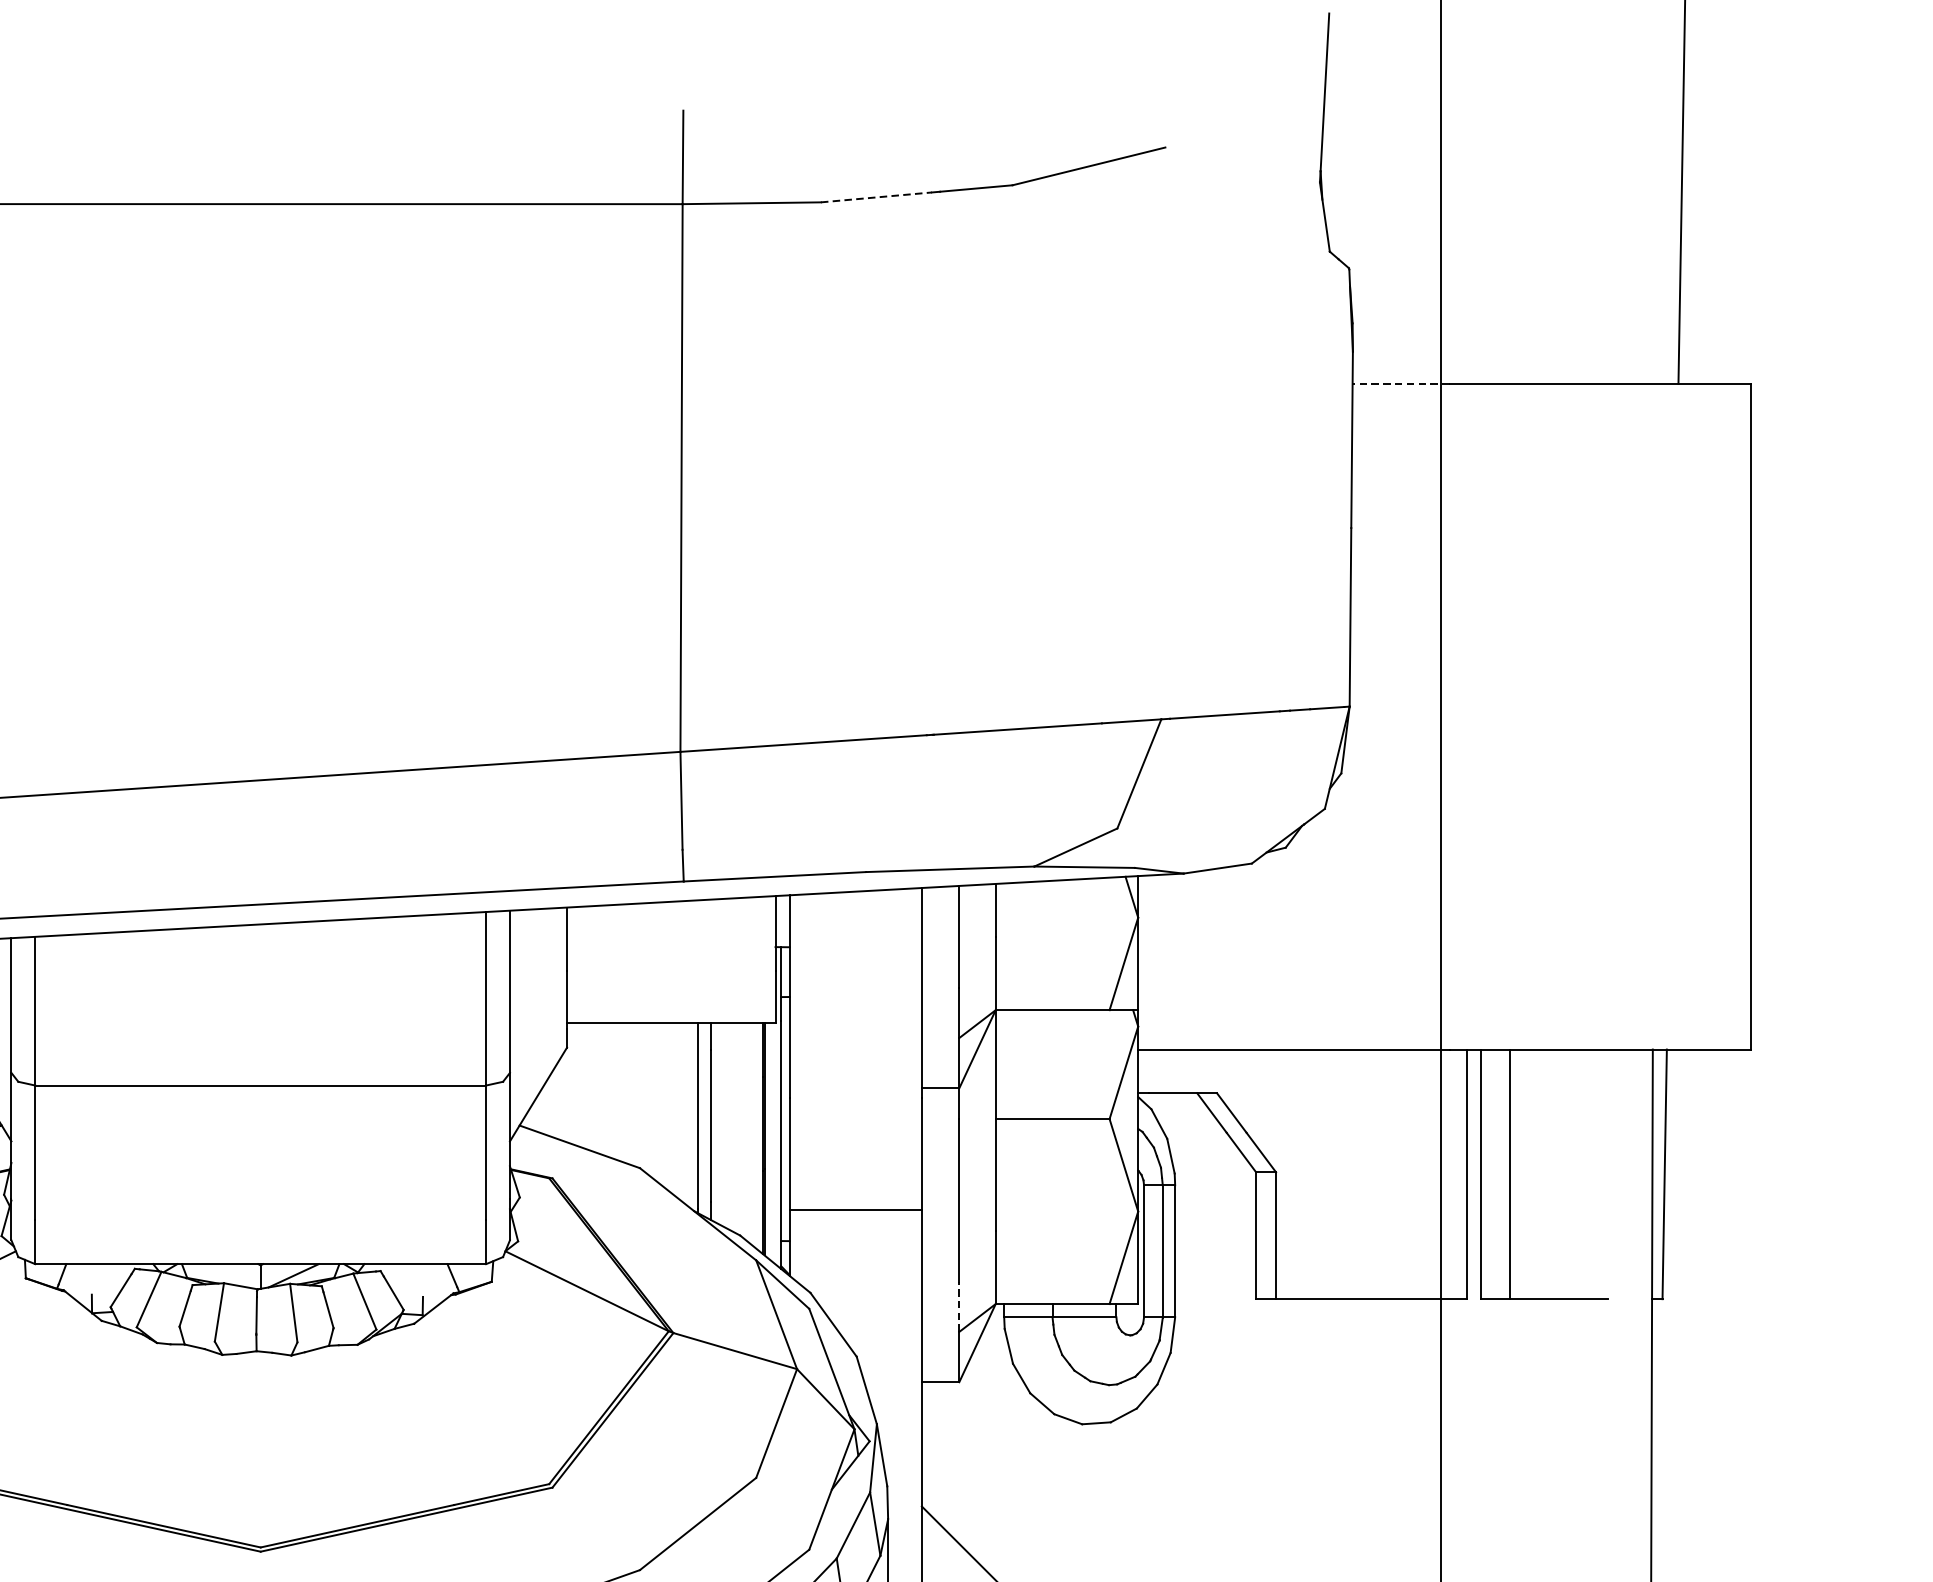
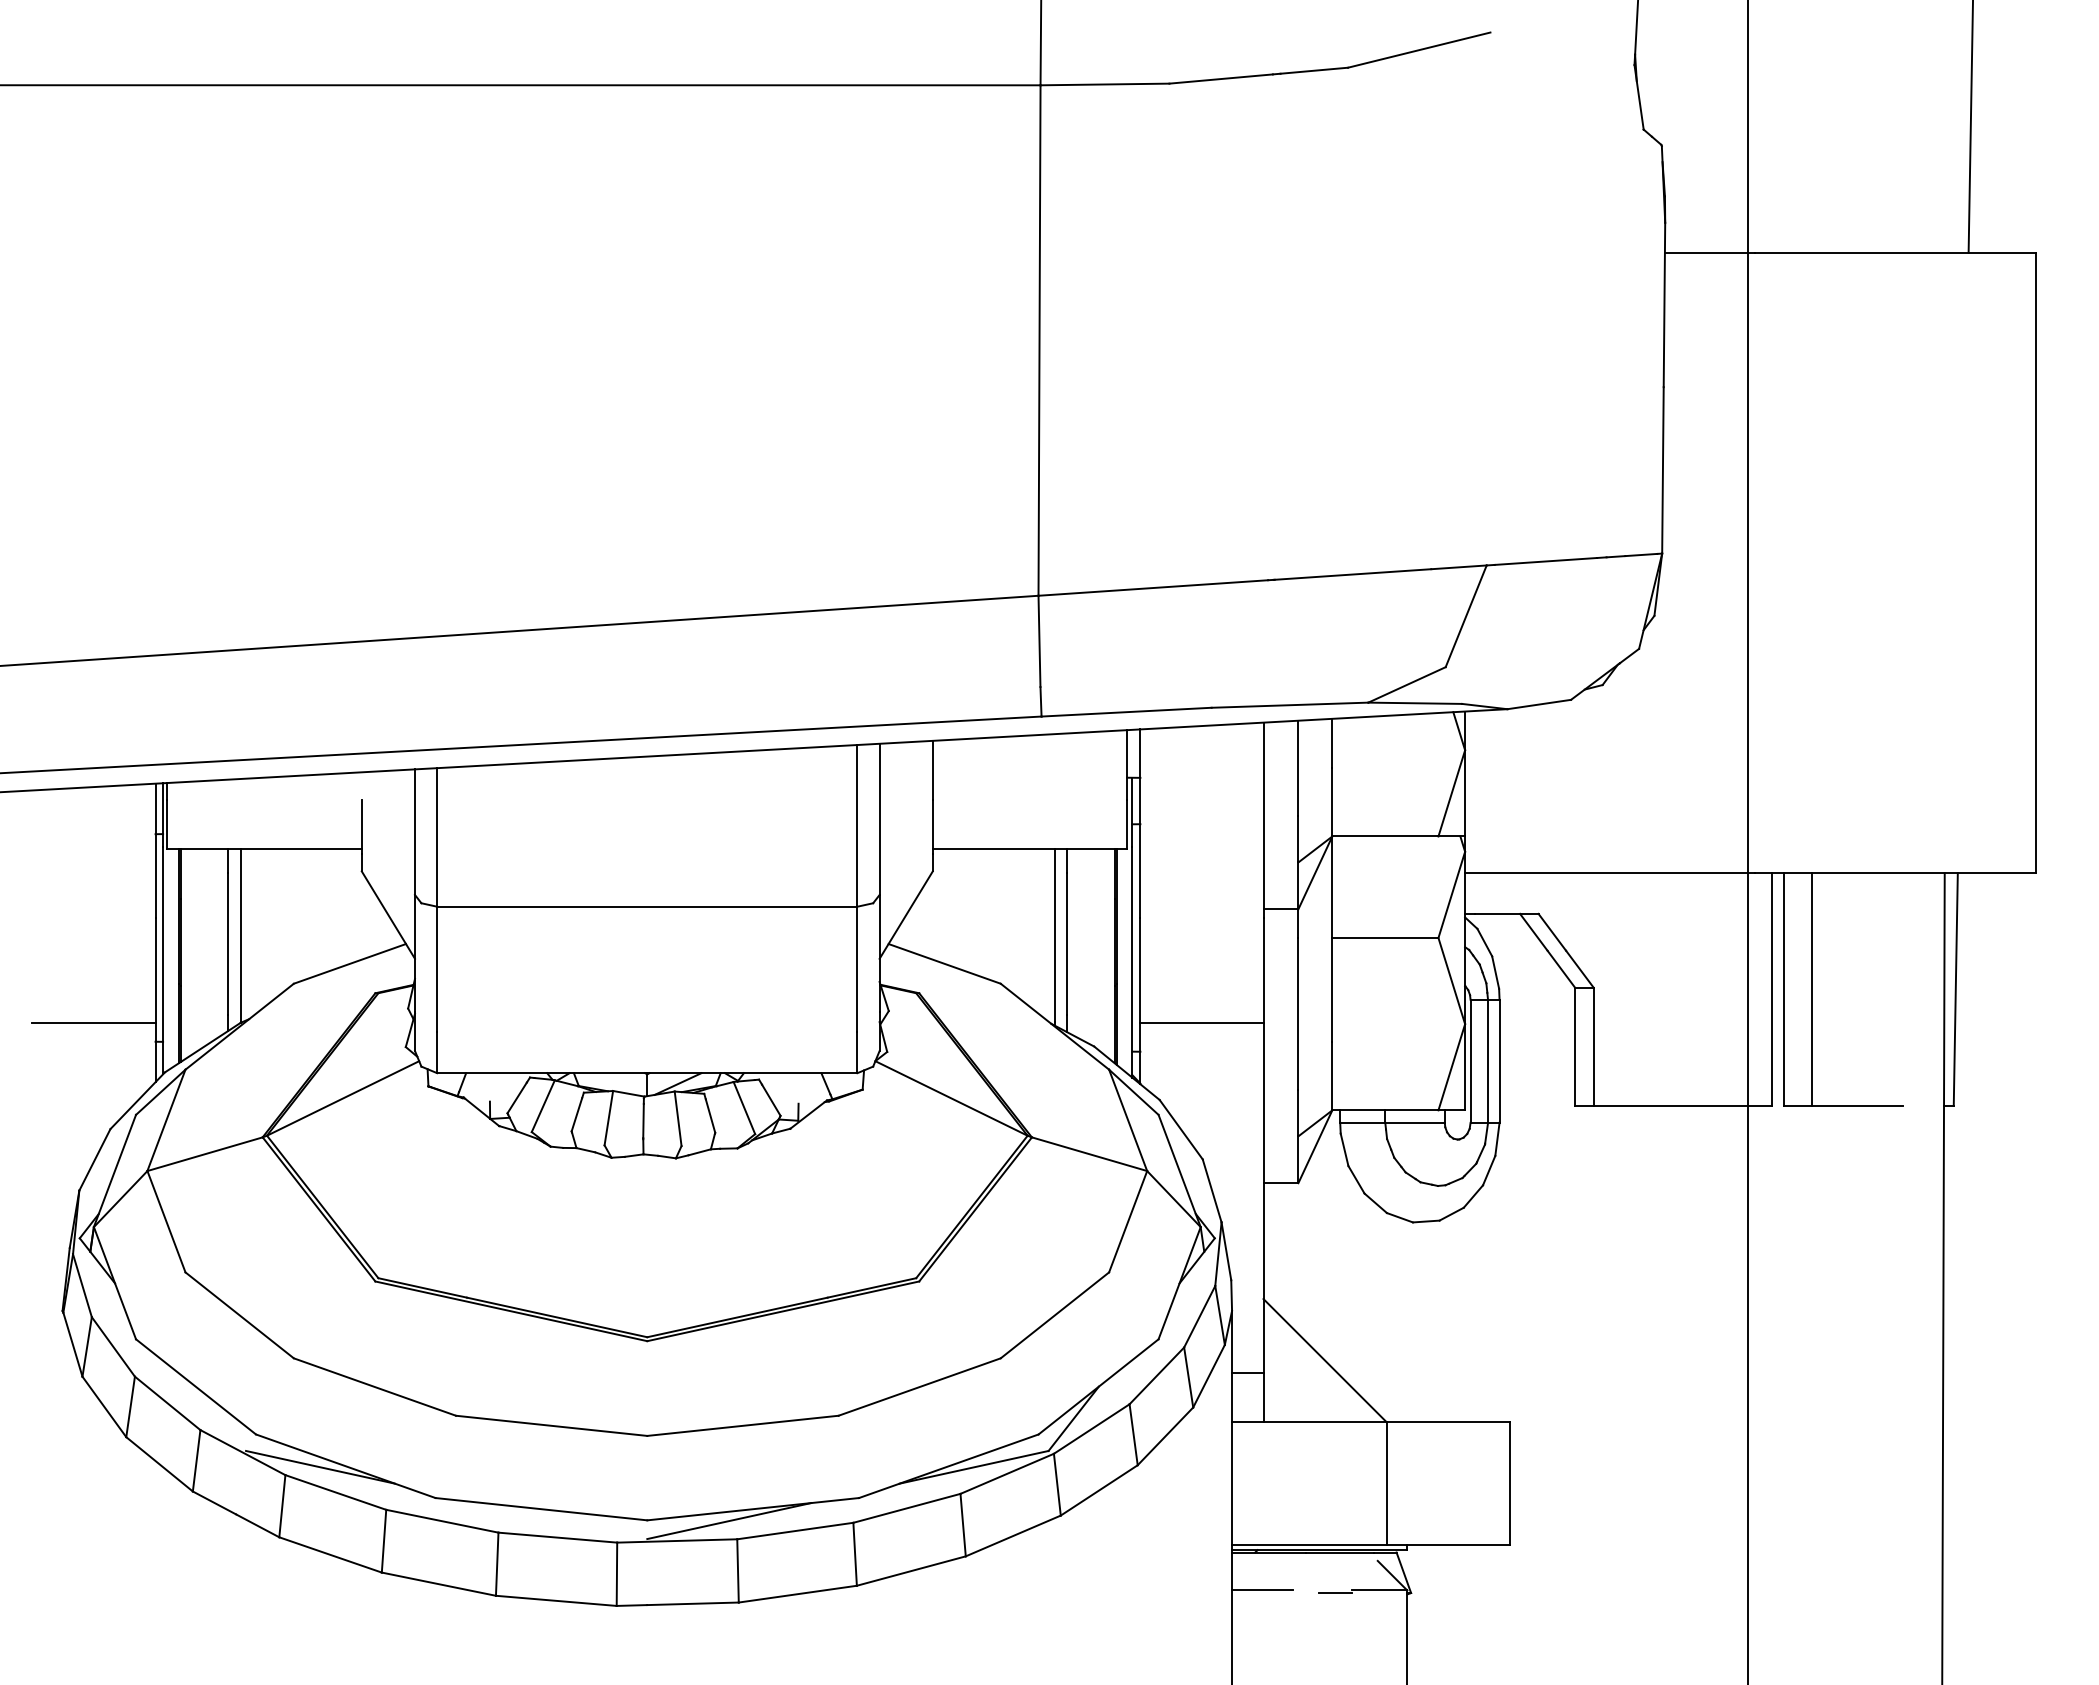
line: (876, 197) -> (1221, 79), dashed -> solid
line: (1400, 383) -> (1709, 252), dashed -> solid
line: (959, 1306) -> (1298, 1112), dashed -> solid

